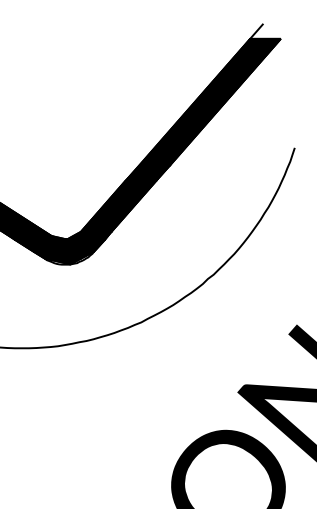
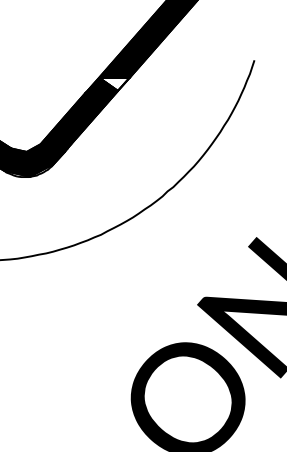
fill: (154, 171) -> (114, 83), removed

